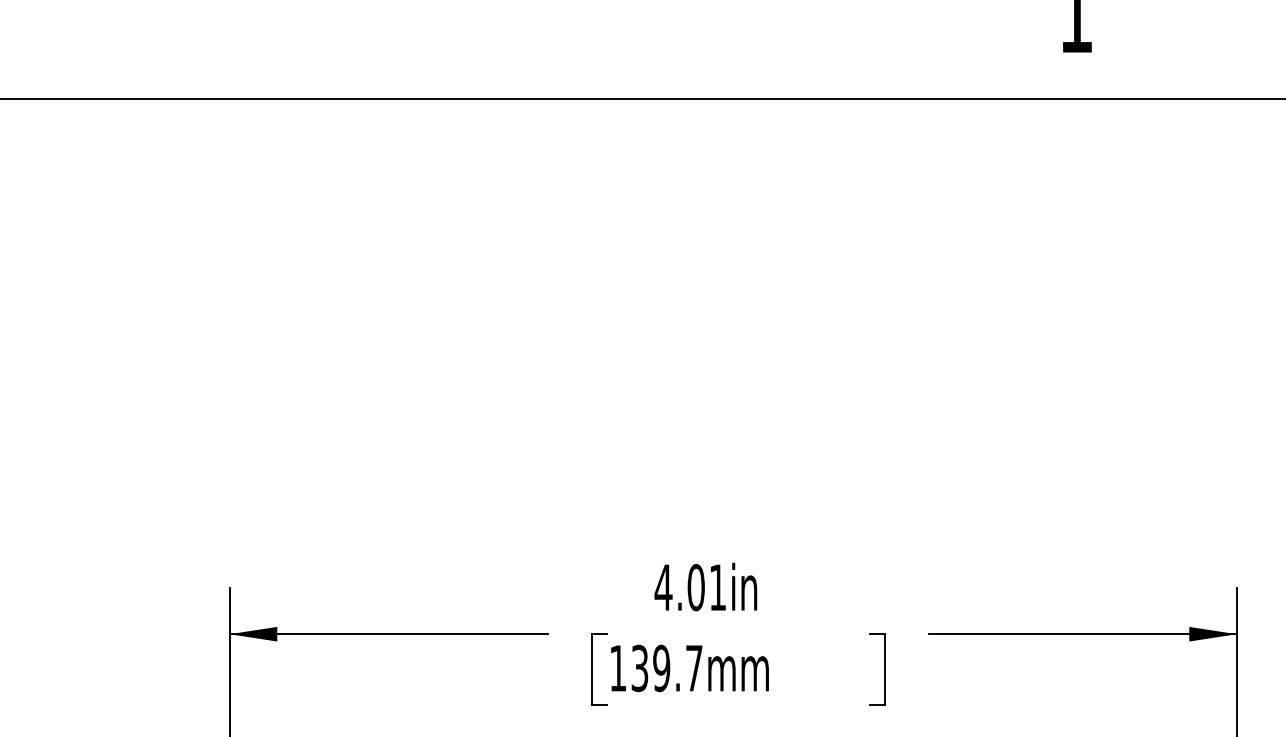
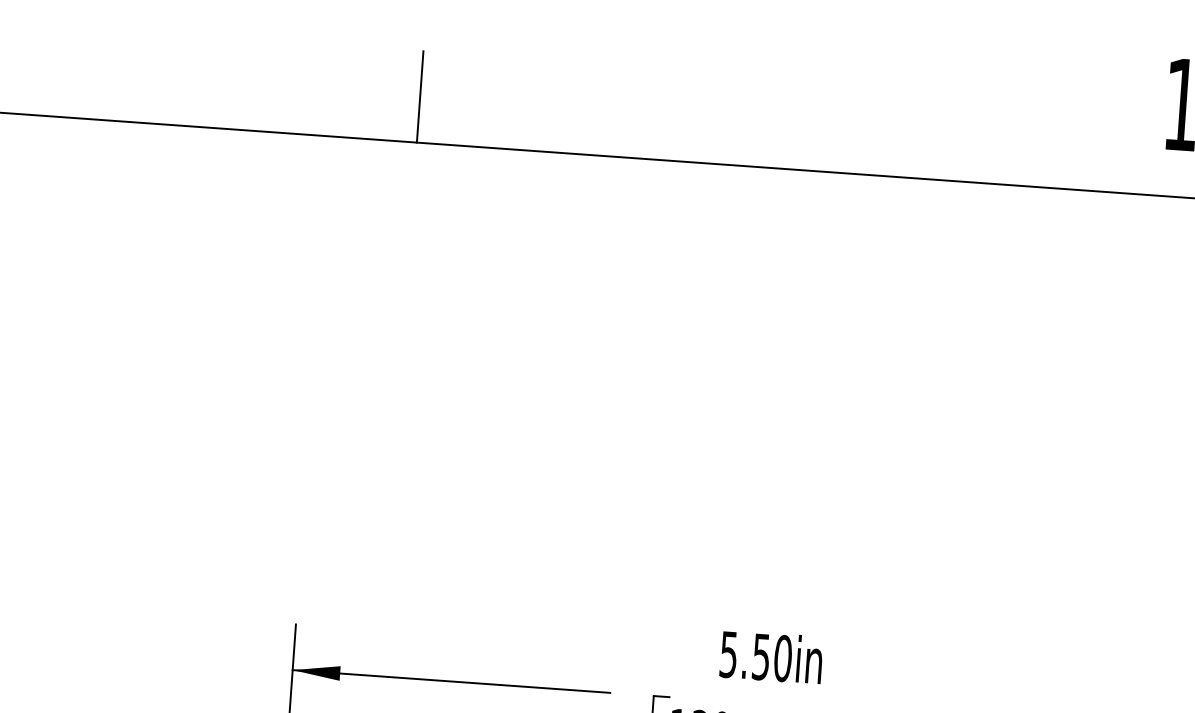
line: (315, 53) -> (419, 97), added
text: (690, 587) -> (755, 656), 4.01in -> 5.50in

